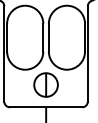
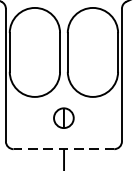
part: (45, 84) -> (63, 117), size x0.6
line: (45, 107) -> (63, 149), solid -> dashed

